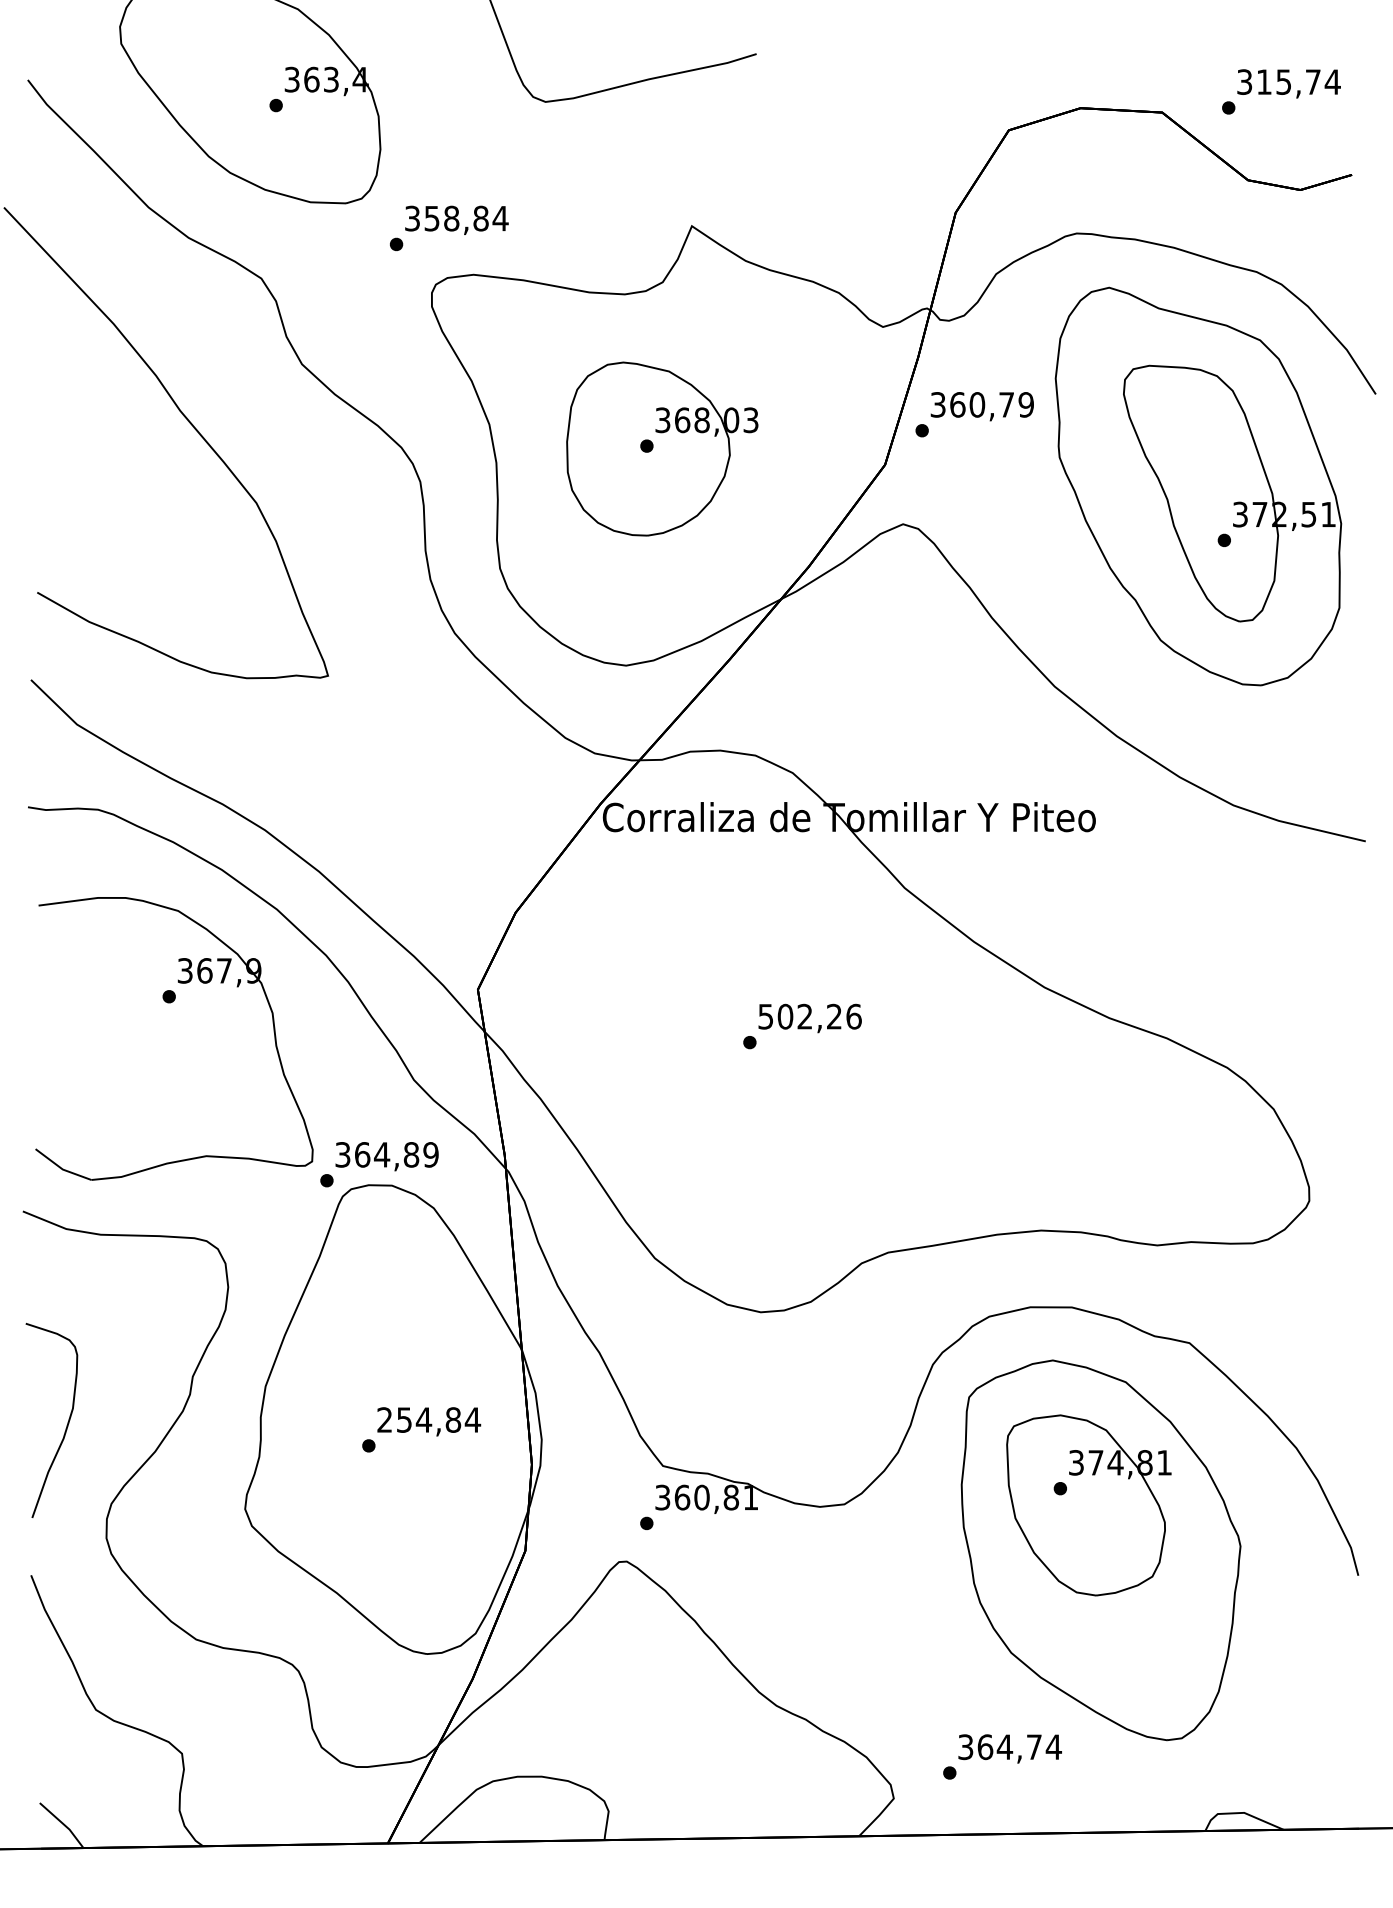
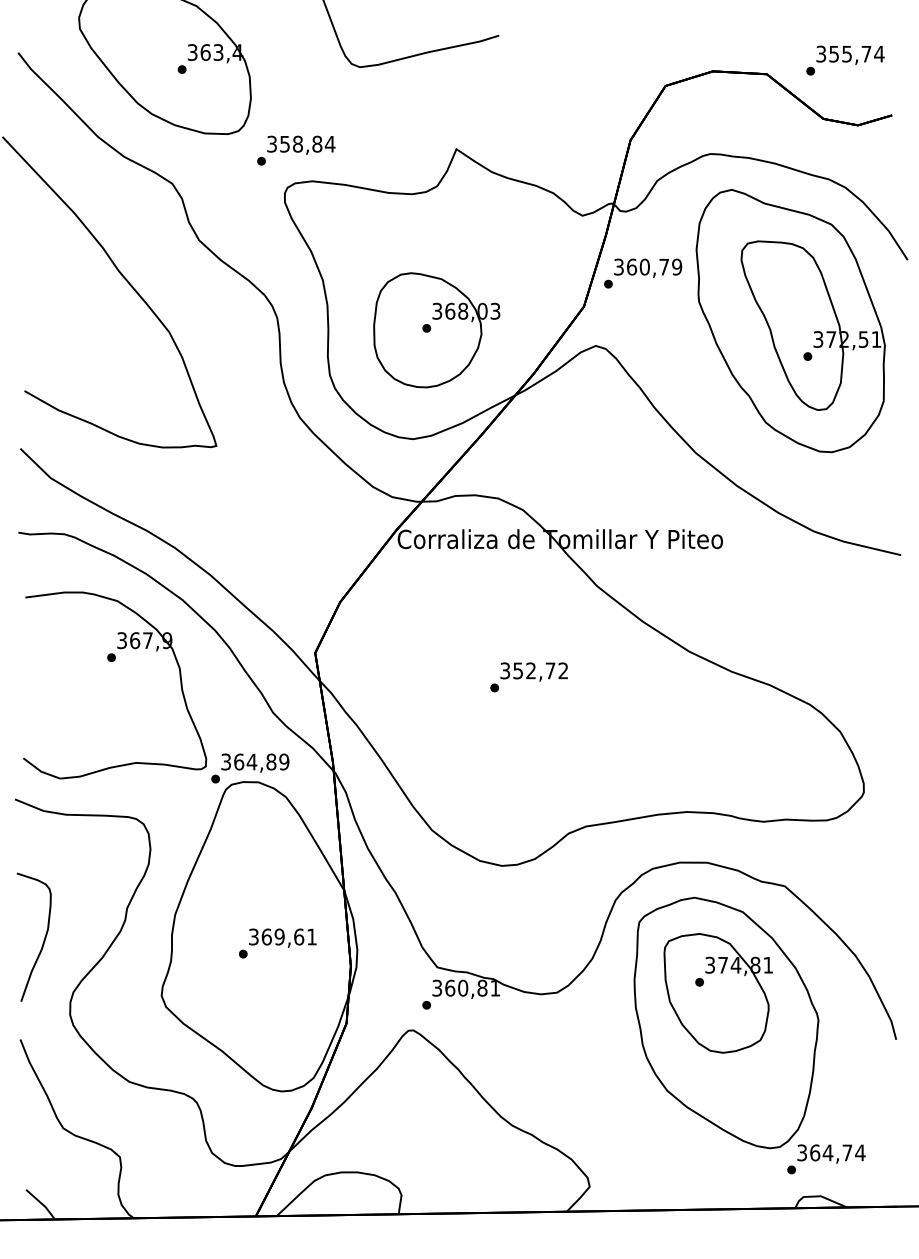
text: (1263, 82) -> (833, 54), 315,74 -> 355,74
part: (661, 449) -> (436, 330), moved
text: (810, 1016) -> (534, 670), 502,26 -> 352,72
text: (429, 1419) -> (283, 936), 254,84 -> 369,61
text: (1002, 1757) -> (826, 1159), moved

